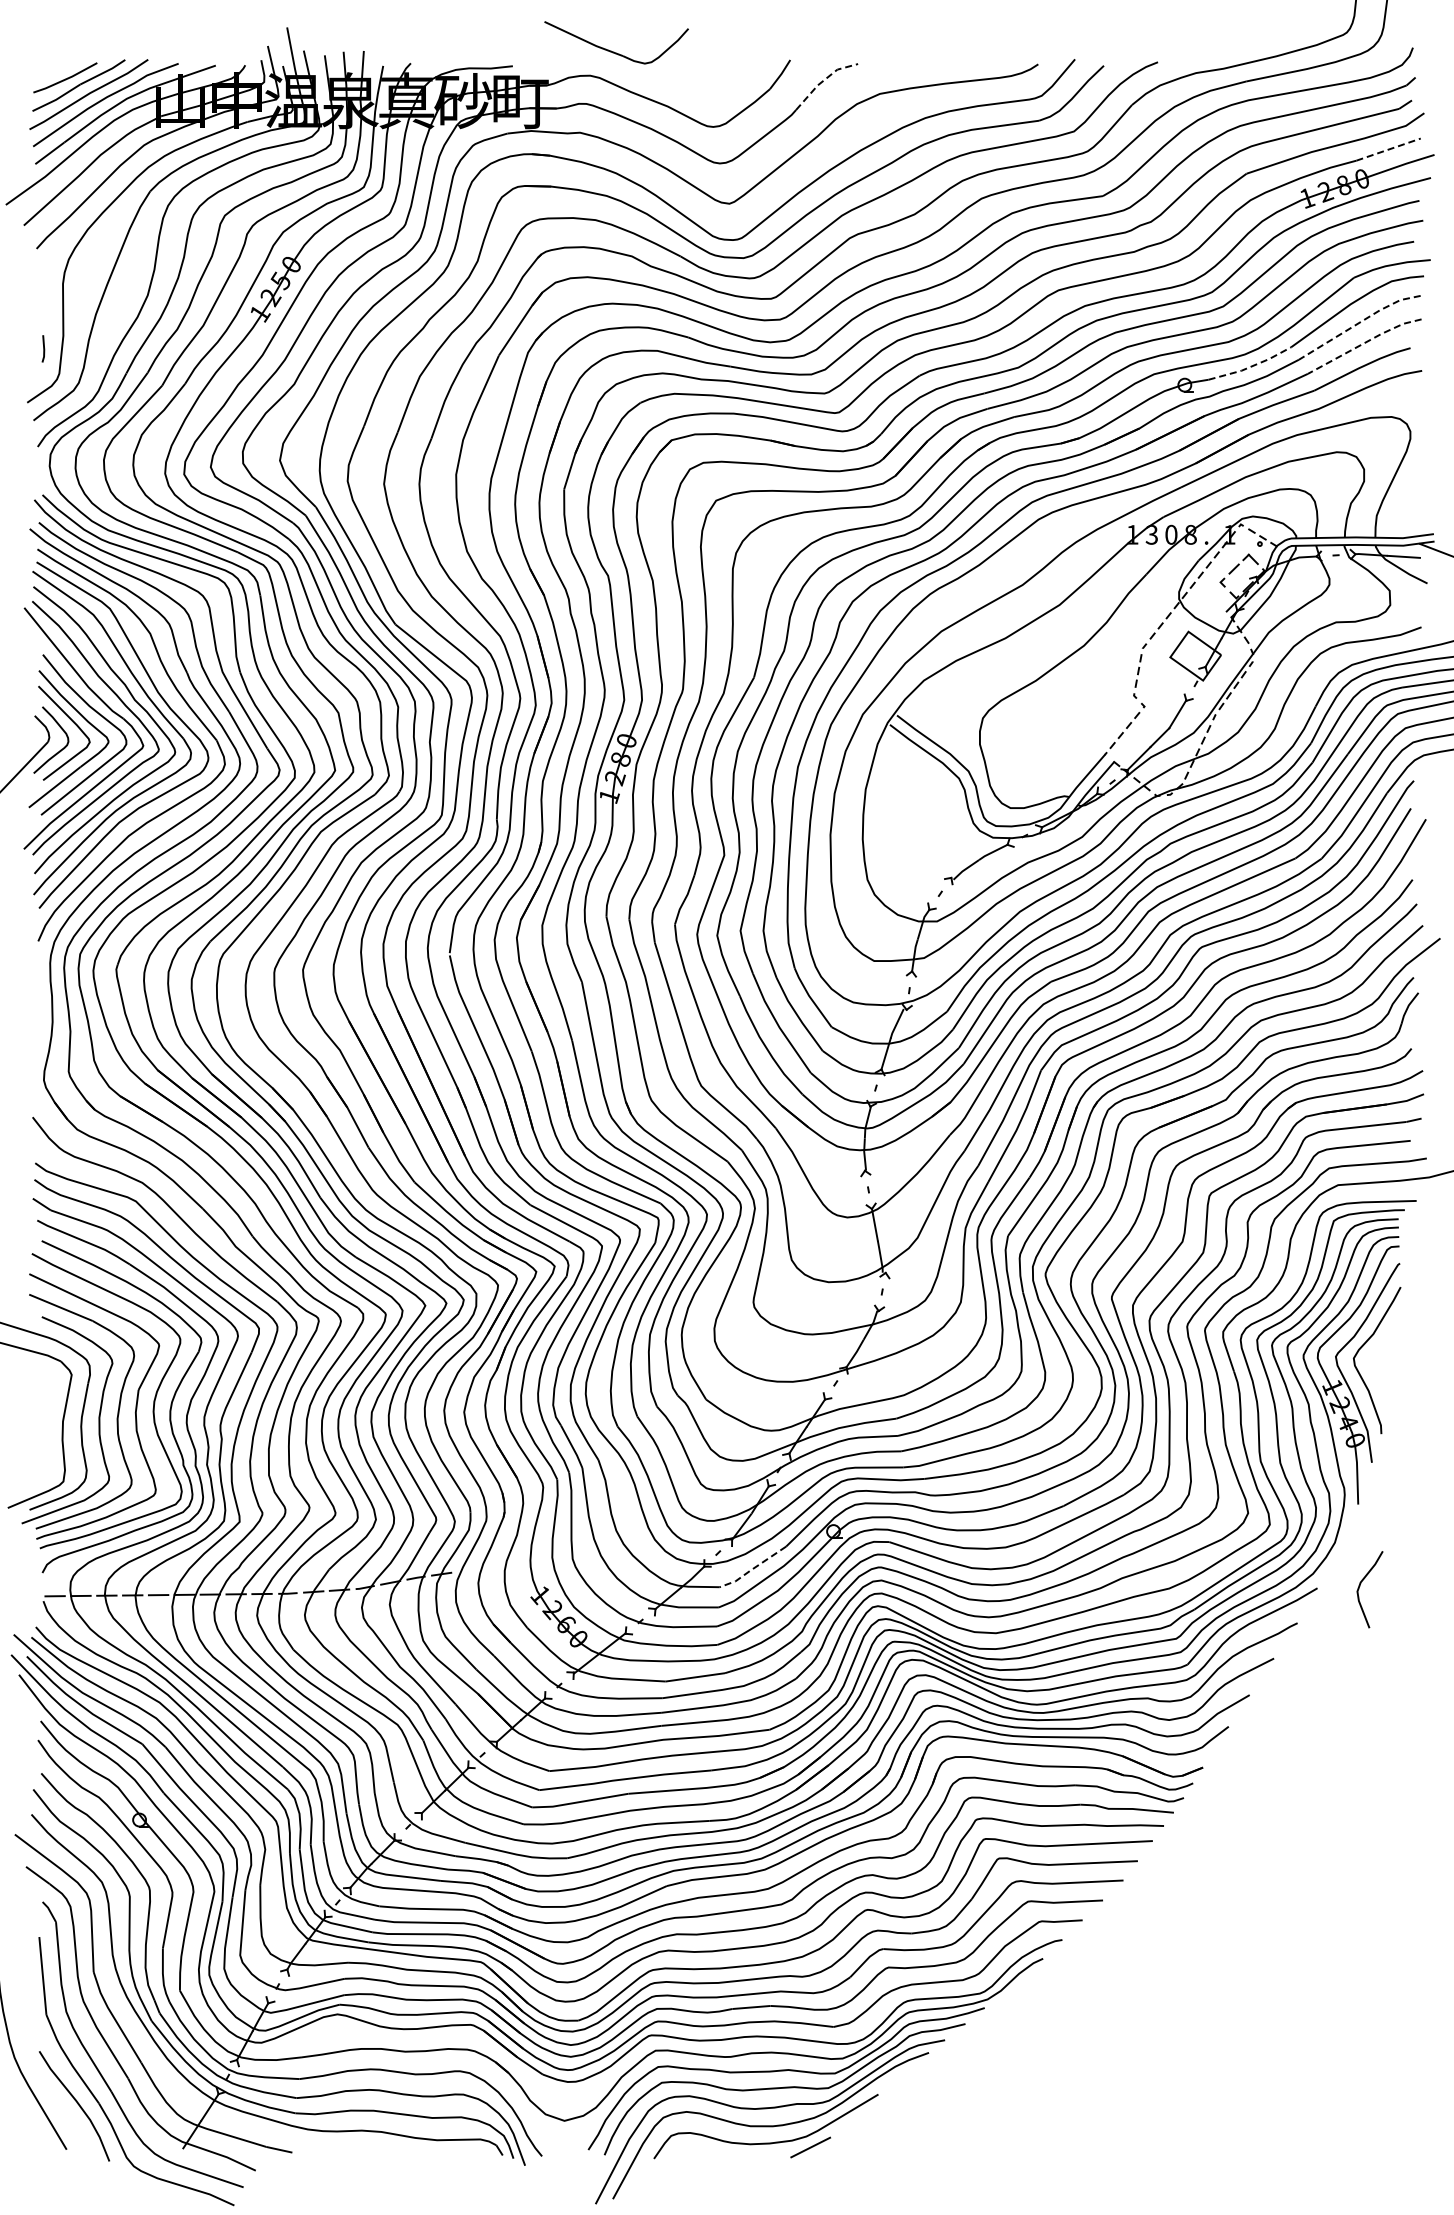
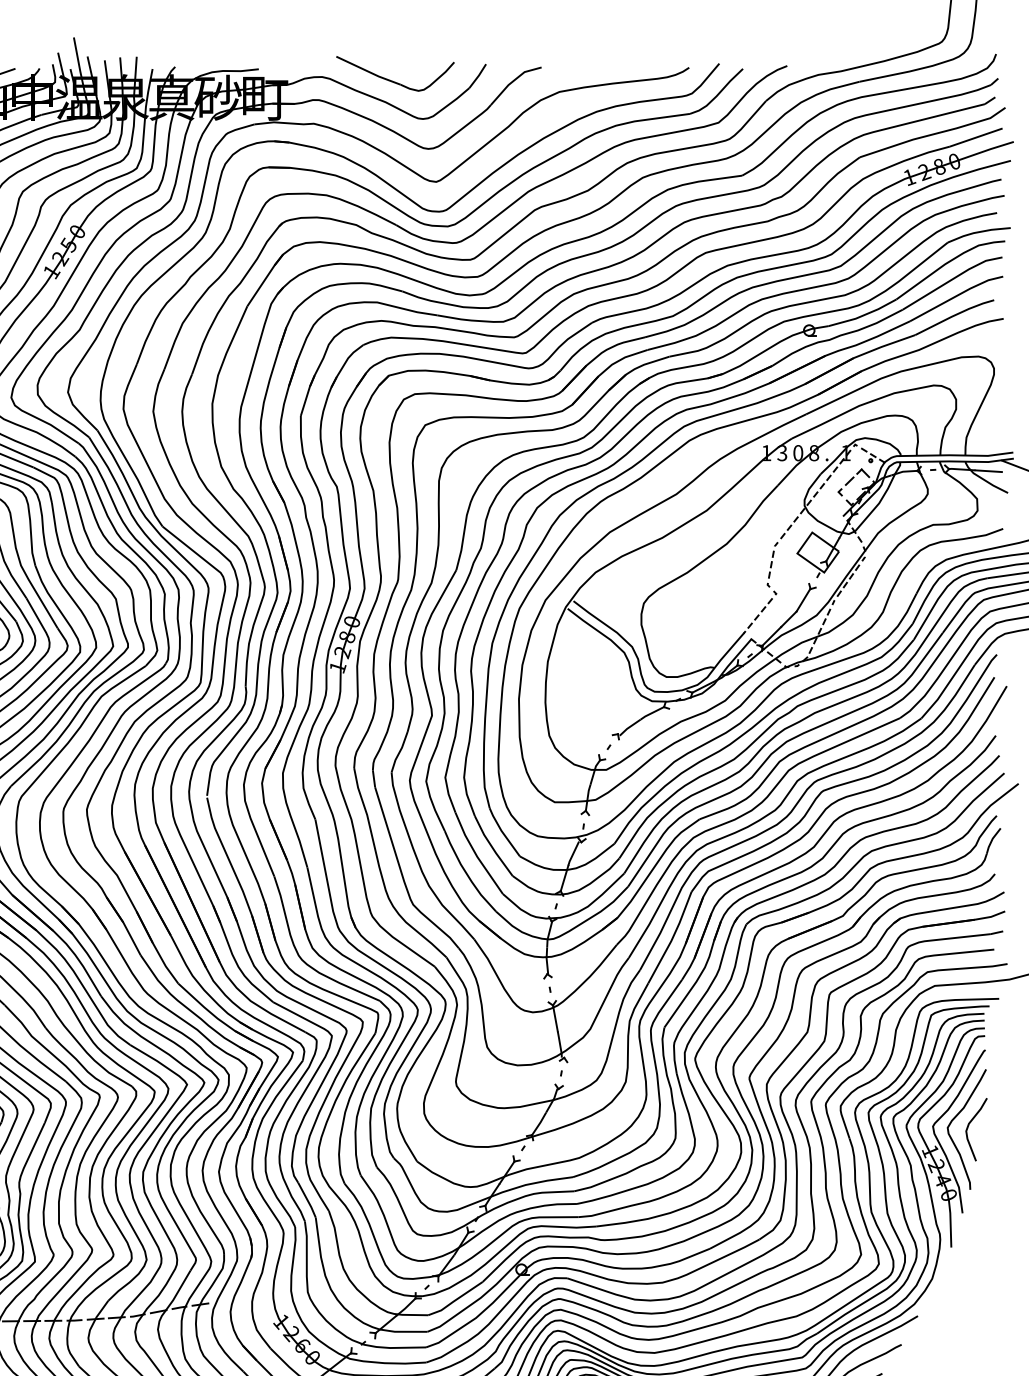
part: (614, 51) -> (393, 80), moved
line: (823, 80) -> (513, 80), dashed -> solid
line: (1389, 149) -> (976, 137), dashed -> solid
line: (1359, 322) -> (952, 279), dashed -> solid
line: (1364, 342) -> (956, 295), dashed -> solid
line: (1250, 366) -> (863, 315), dashed -> solid
line: (752, 1569) -> (455, 1300), dashed -> solid
curve: (1360, 1586) -> (968, 1127), moved

